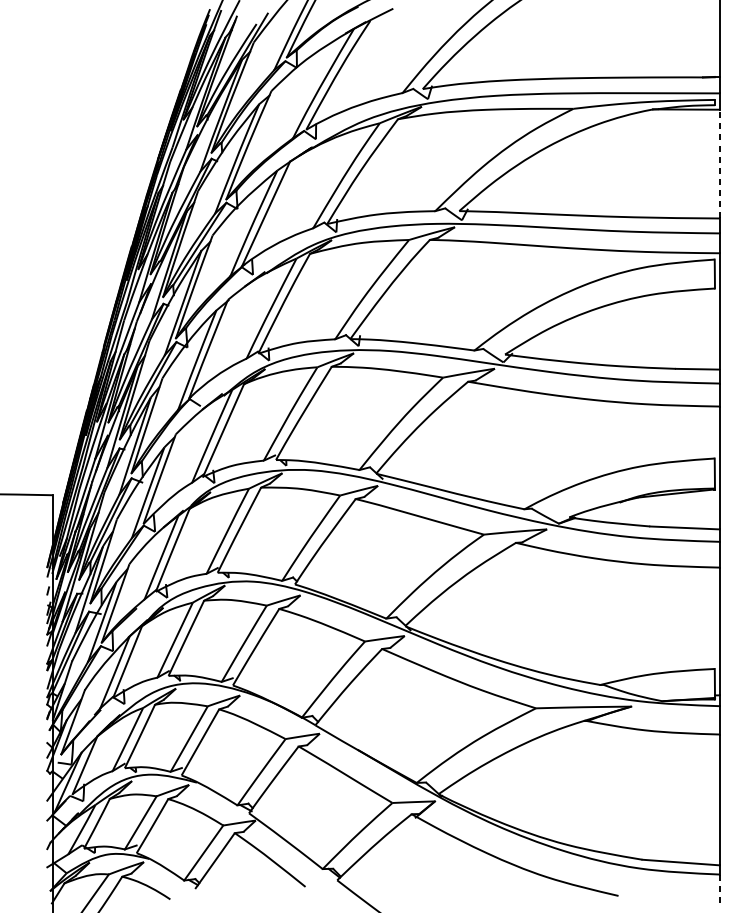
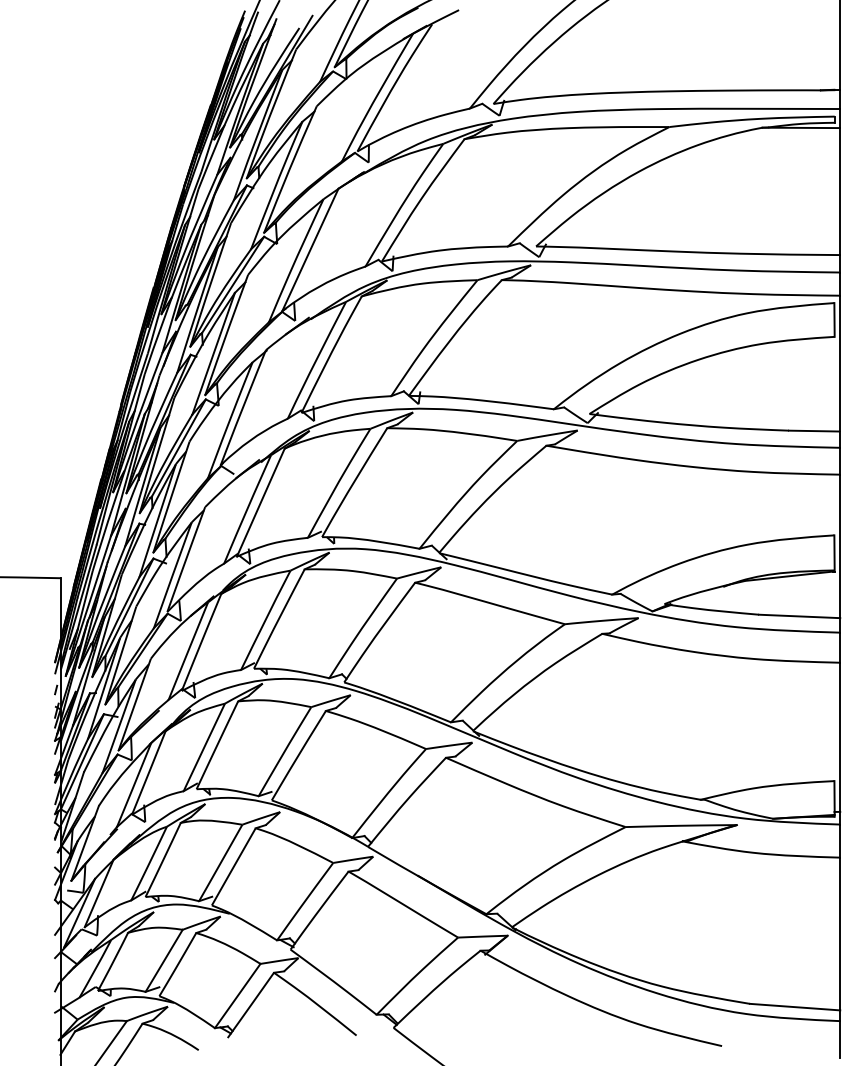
line: (719, 164) -> (840, 191), dashed -> solid
line: (719, 890) -> (840, 1039), dashed -> solid

